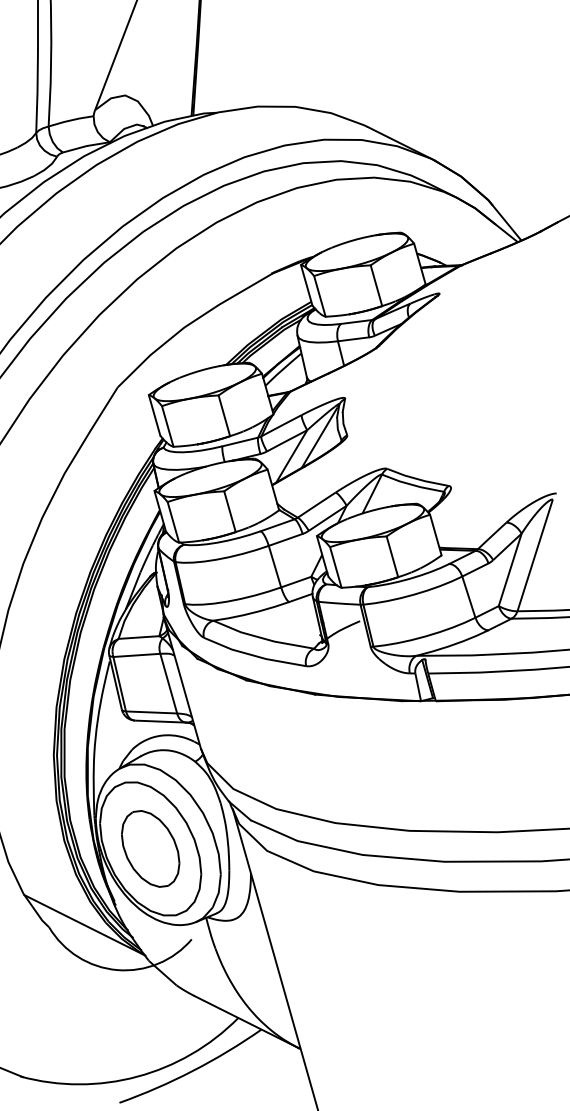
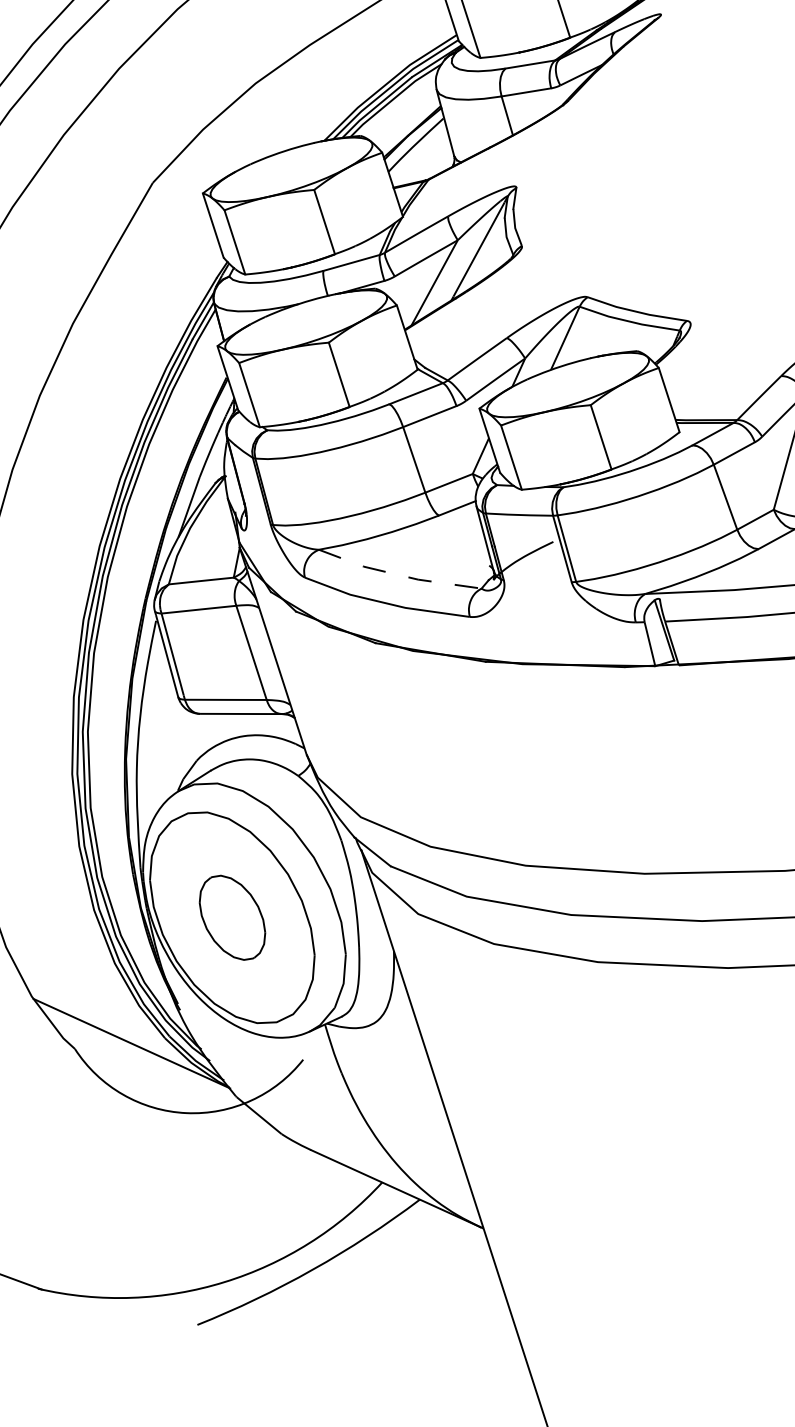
line: (263, 638) -> (400, 575), solid -> dashed
part: (150, 848) -> (232, 917), size x0.7

